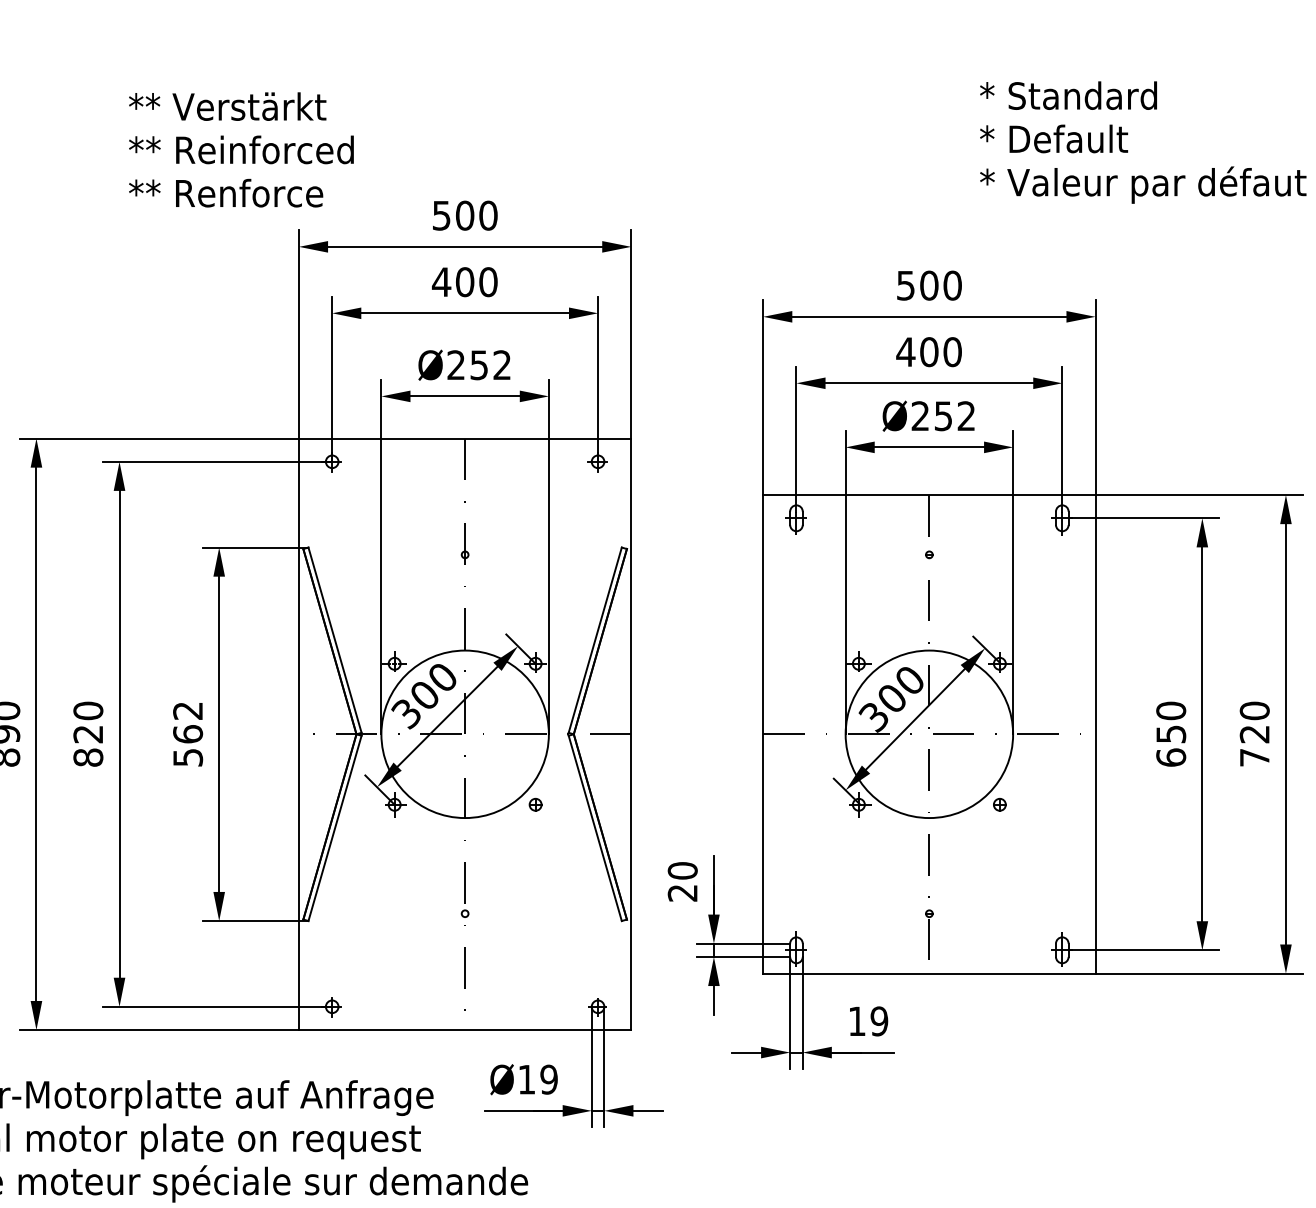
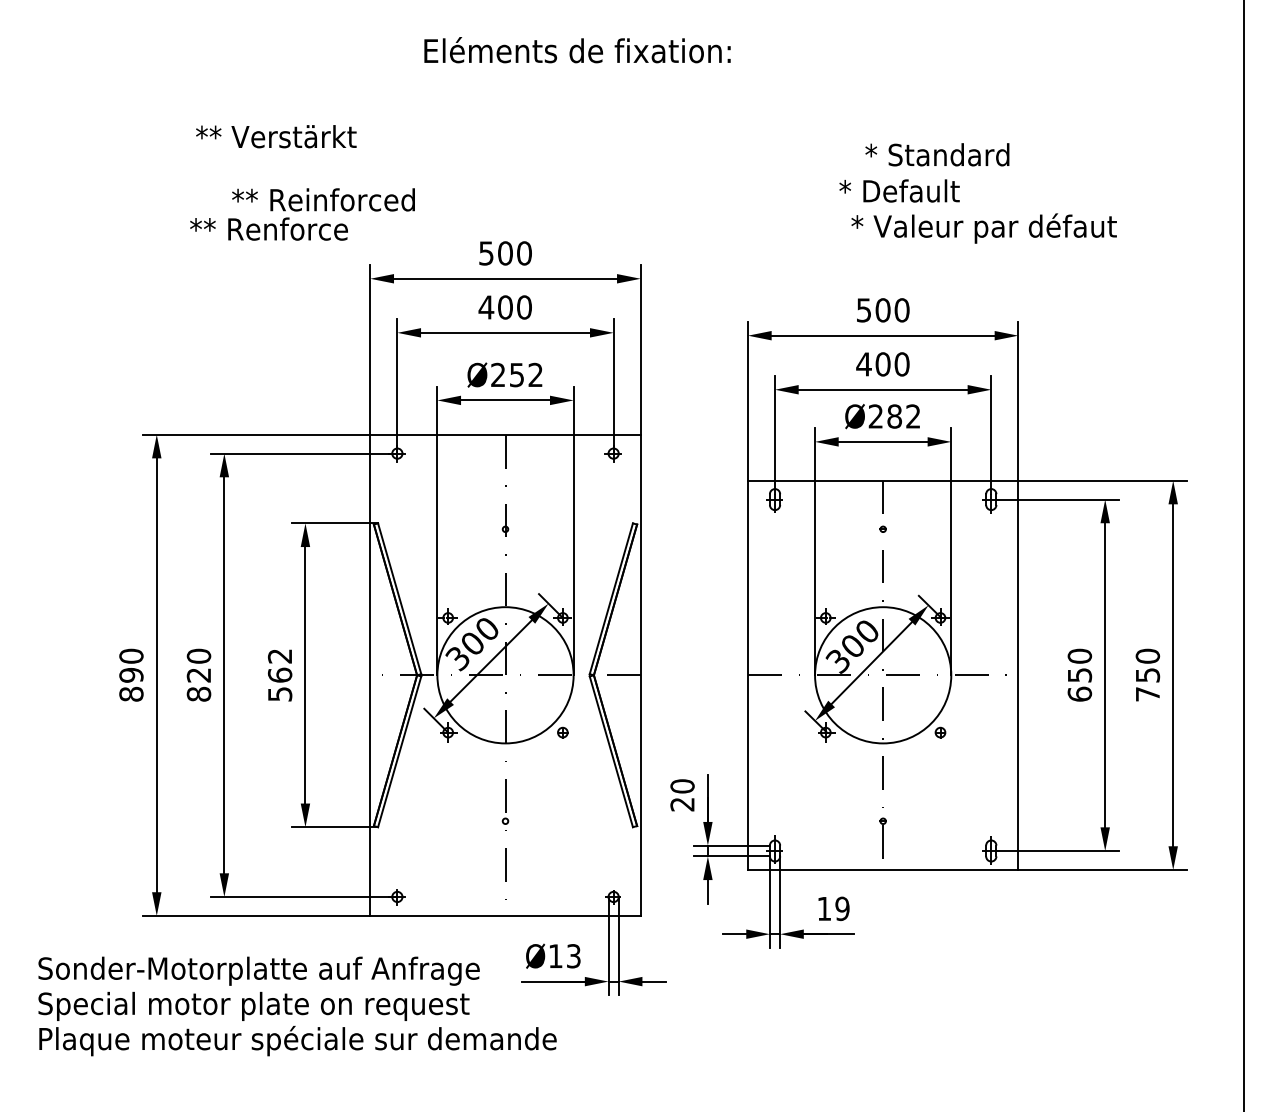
text: (1068, 95) -> (937, 154), moved
text: (227, 106) -> (276, 136), moved
text: (1053, 138) -> (899, 190), moved
text: (1142, 185) -> (983, 228), moved
text: (225, 192) -> (268, 228), moved
text: (943, 416) -> (894, 416), Ø252 -> Ø282
text: (1254, 734) -> (1147, 675), 720 -> 750
text: (548, 1079) -> (573, 956), Ø19 -> Ø13

